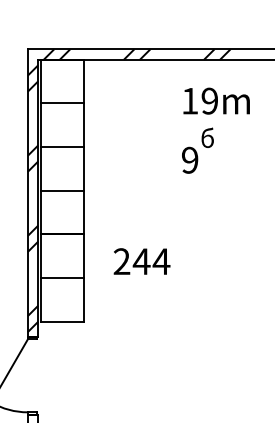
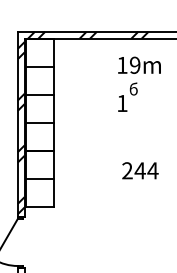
text: (190, 160) -> (122, 103), 9 -> 1
text: (142, 261) -> (140, 170), moved

